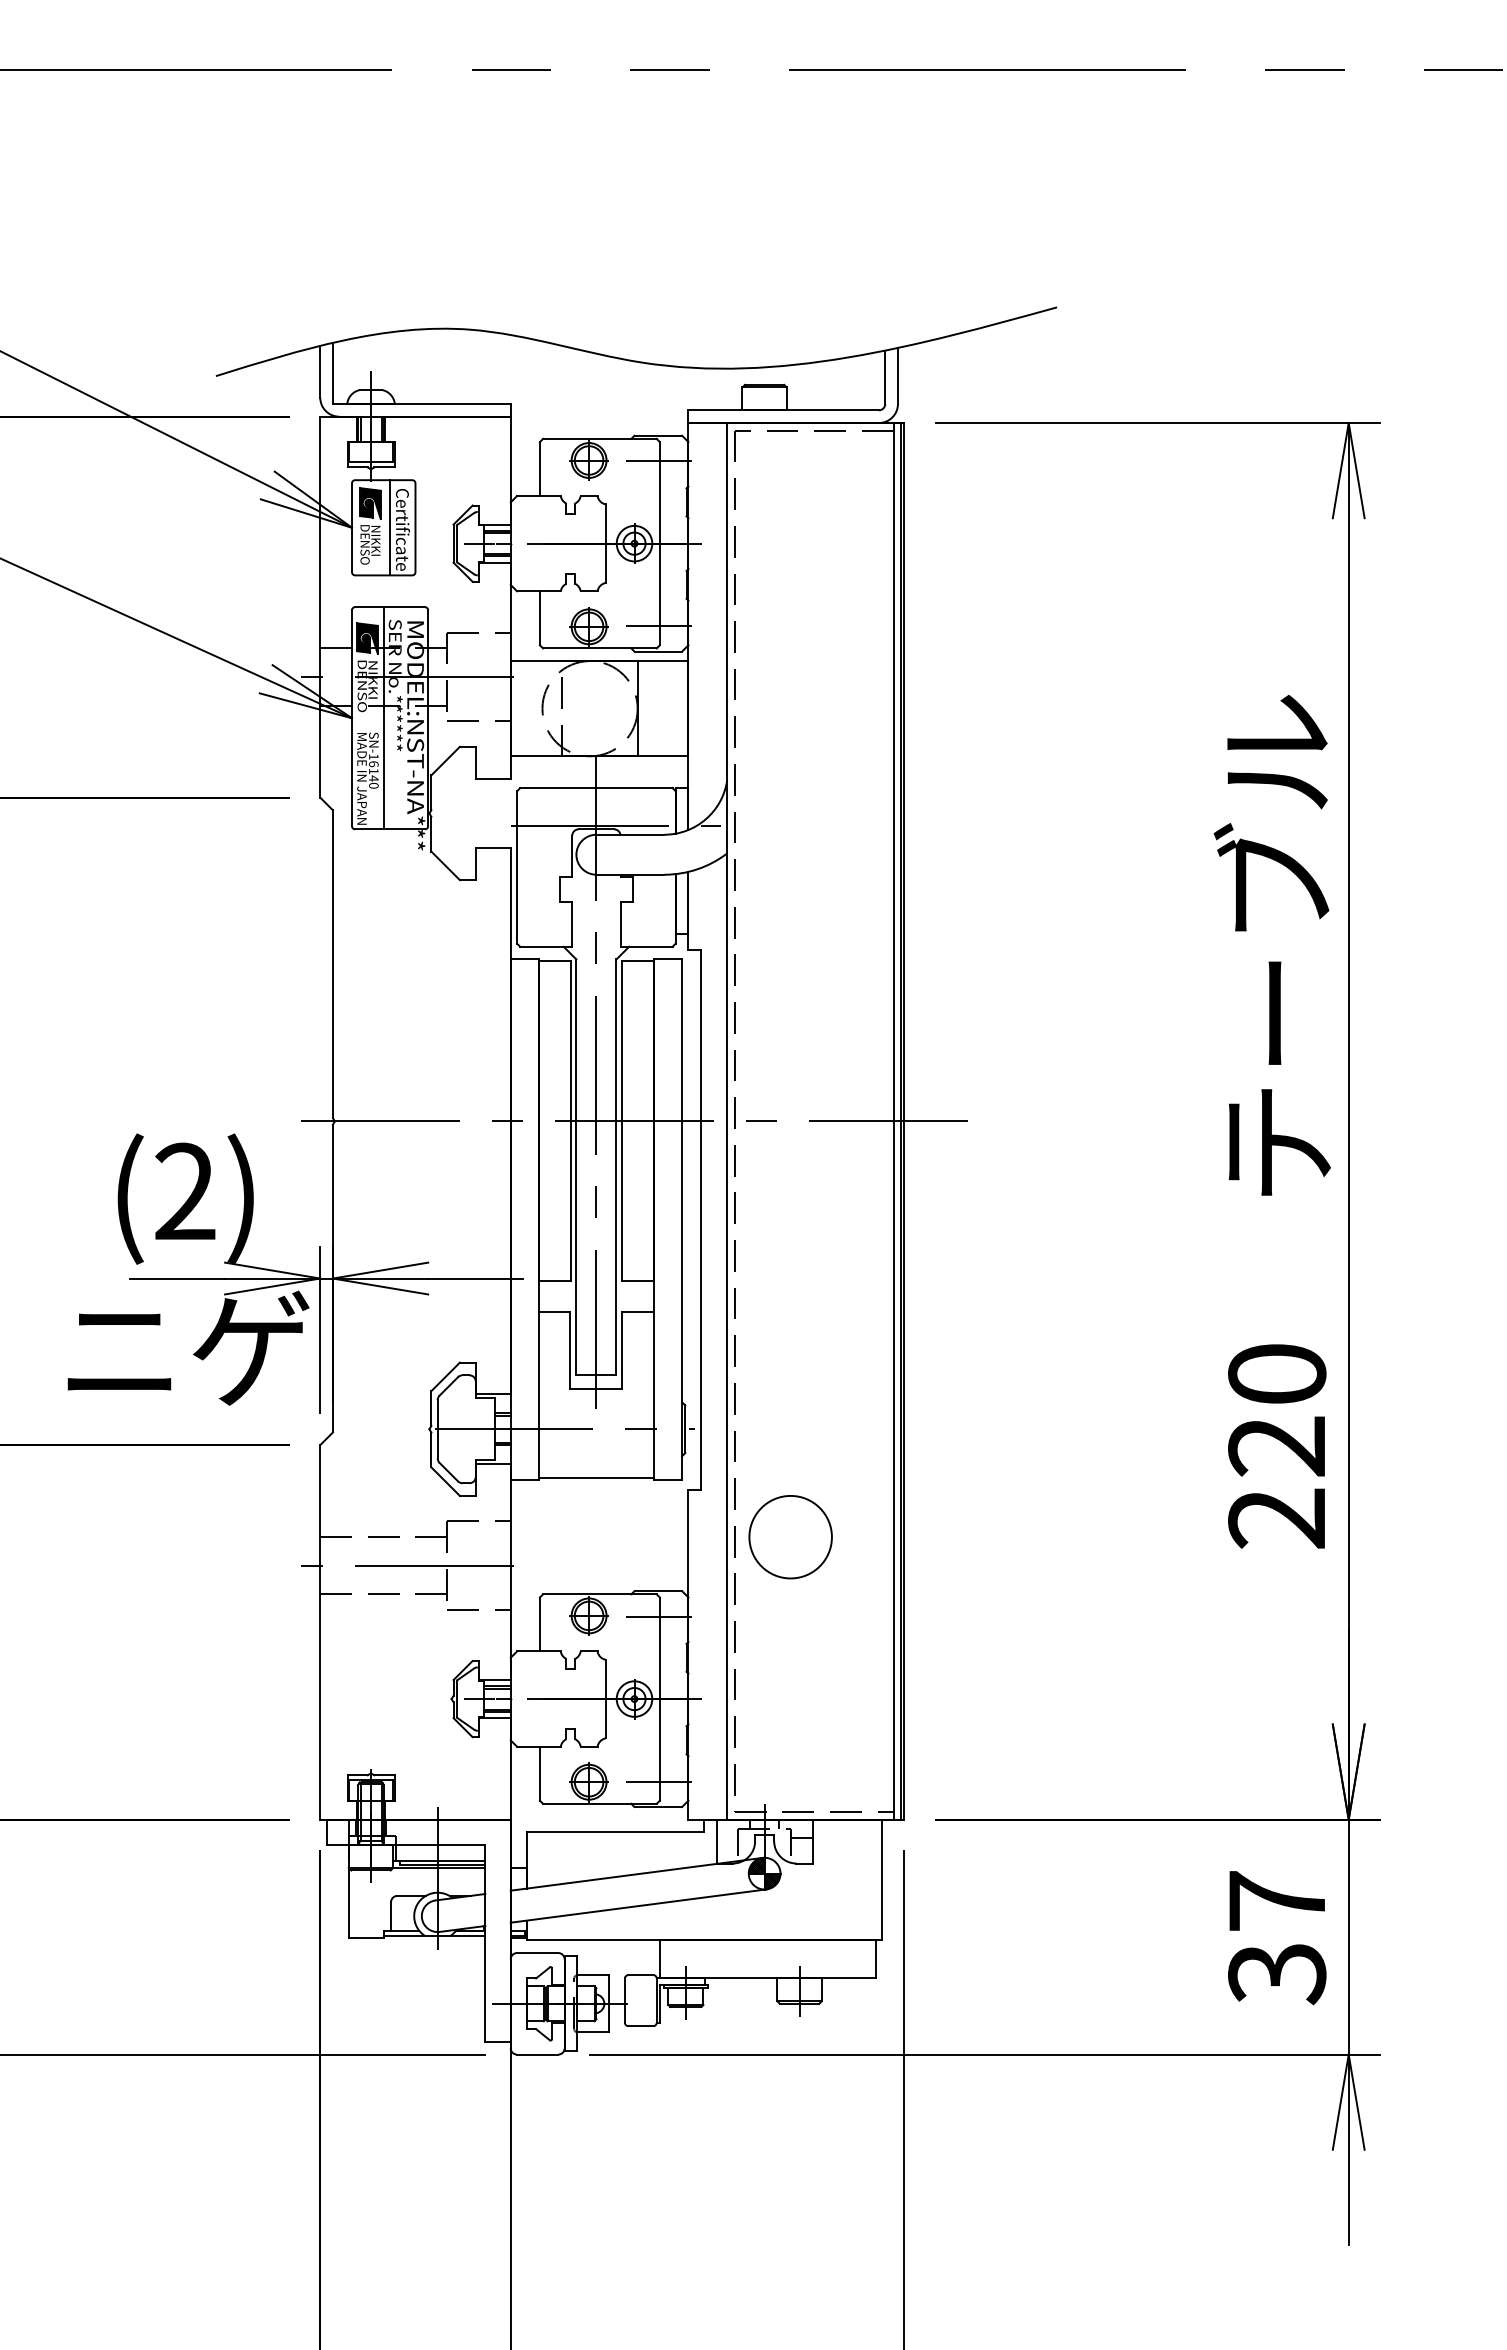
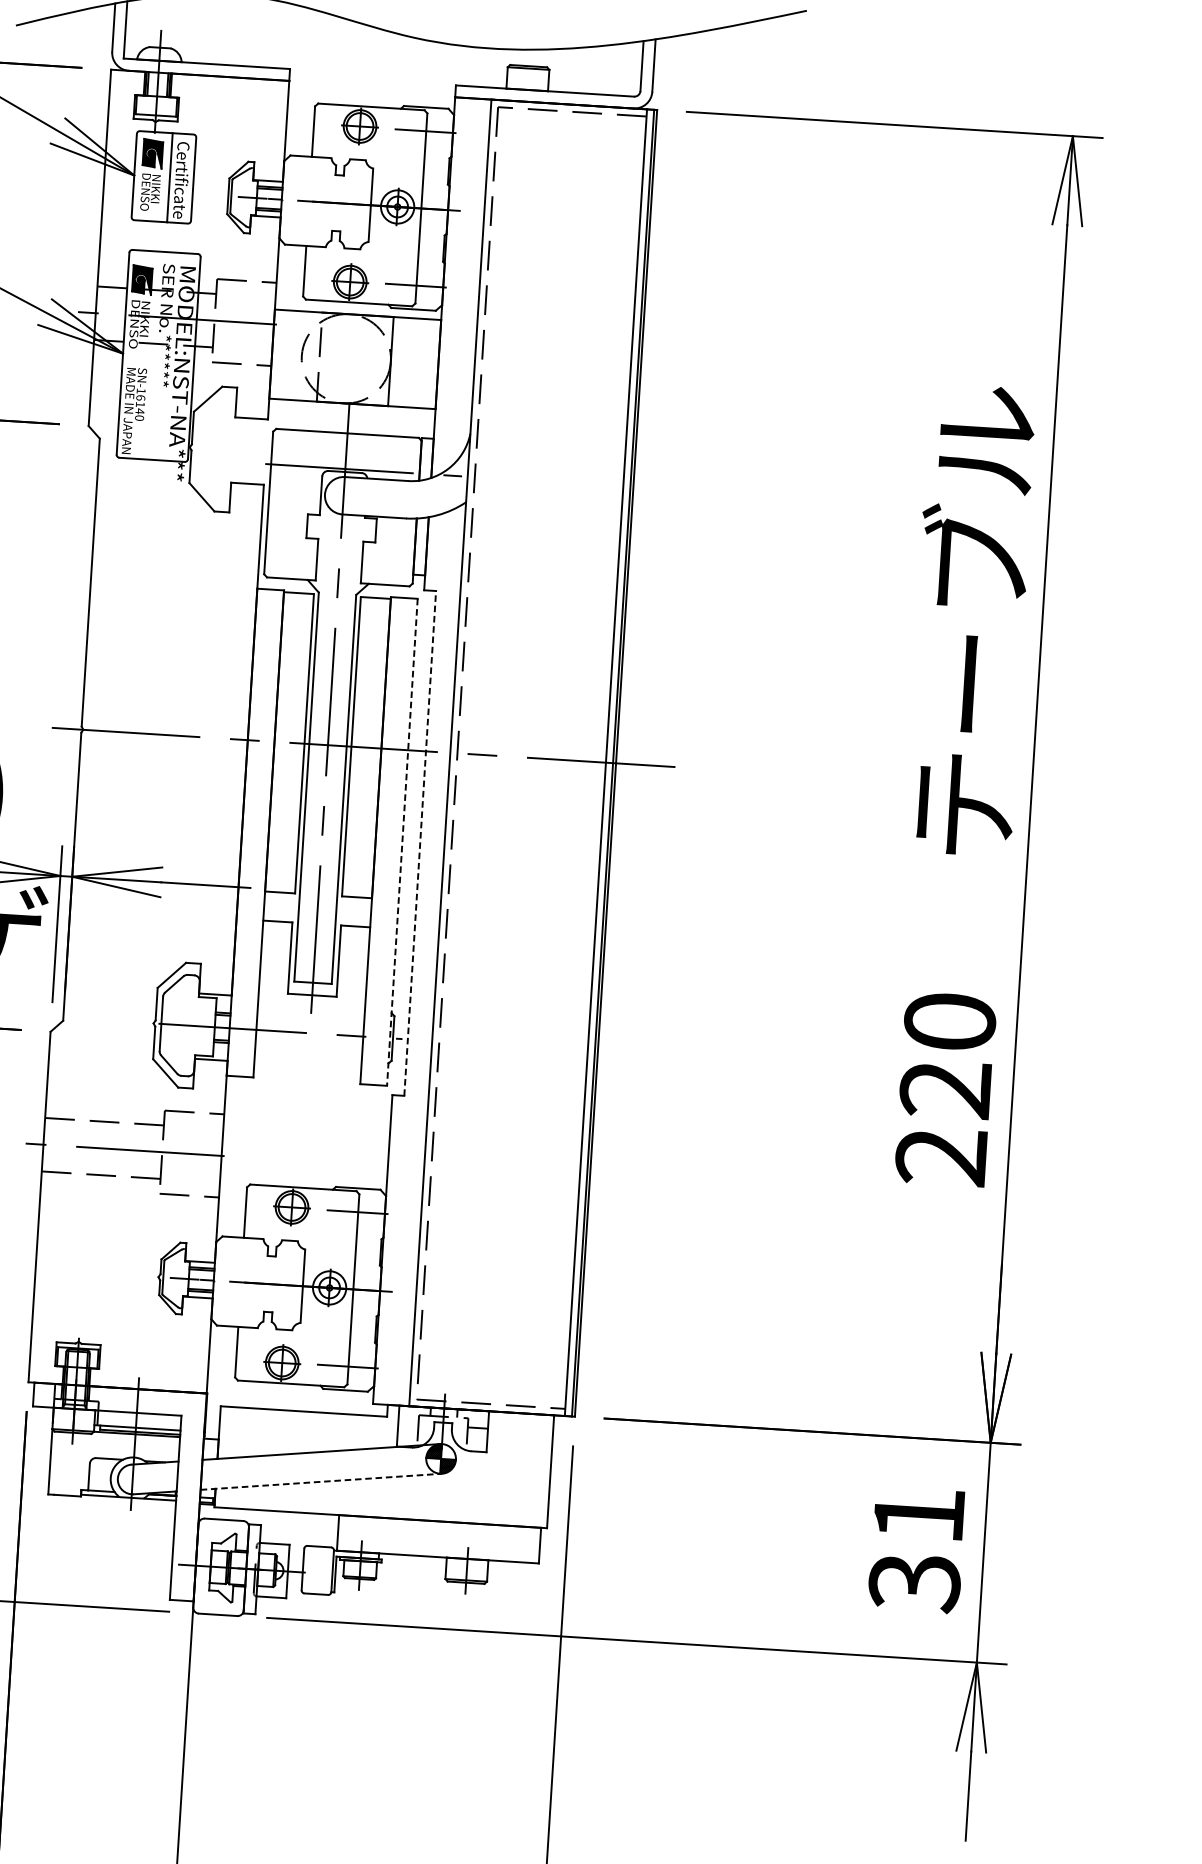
line: (383, 718) -> (152, 355), removed
line: (701, 1219) -> (420, 843), solid -> dashed
line: (682, 1220) -> (402, 843), solid -> dashed
line: (596, 1477) -> (307, 1078), removed
circle: (790, 1537) -> (485, 1145), removed
text: (1276, 1900) -> (918, 1514), 37 -> 31
line: (639, 1905) -> (322, 1481), solid -> dashed

